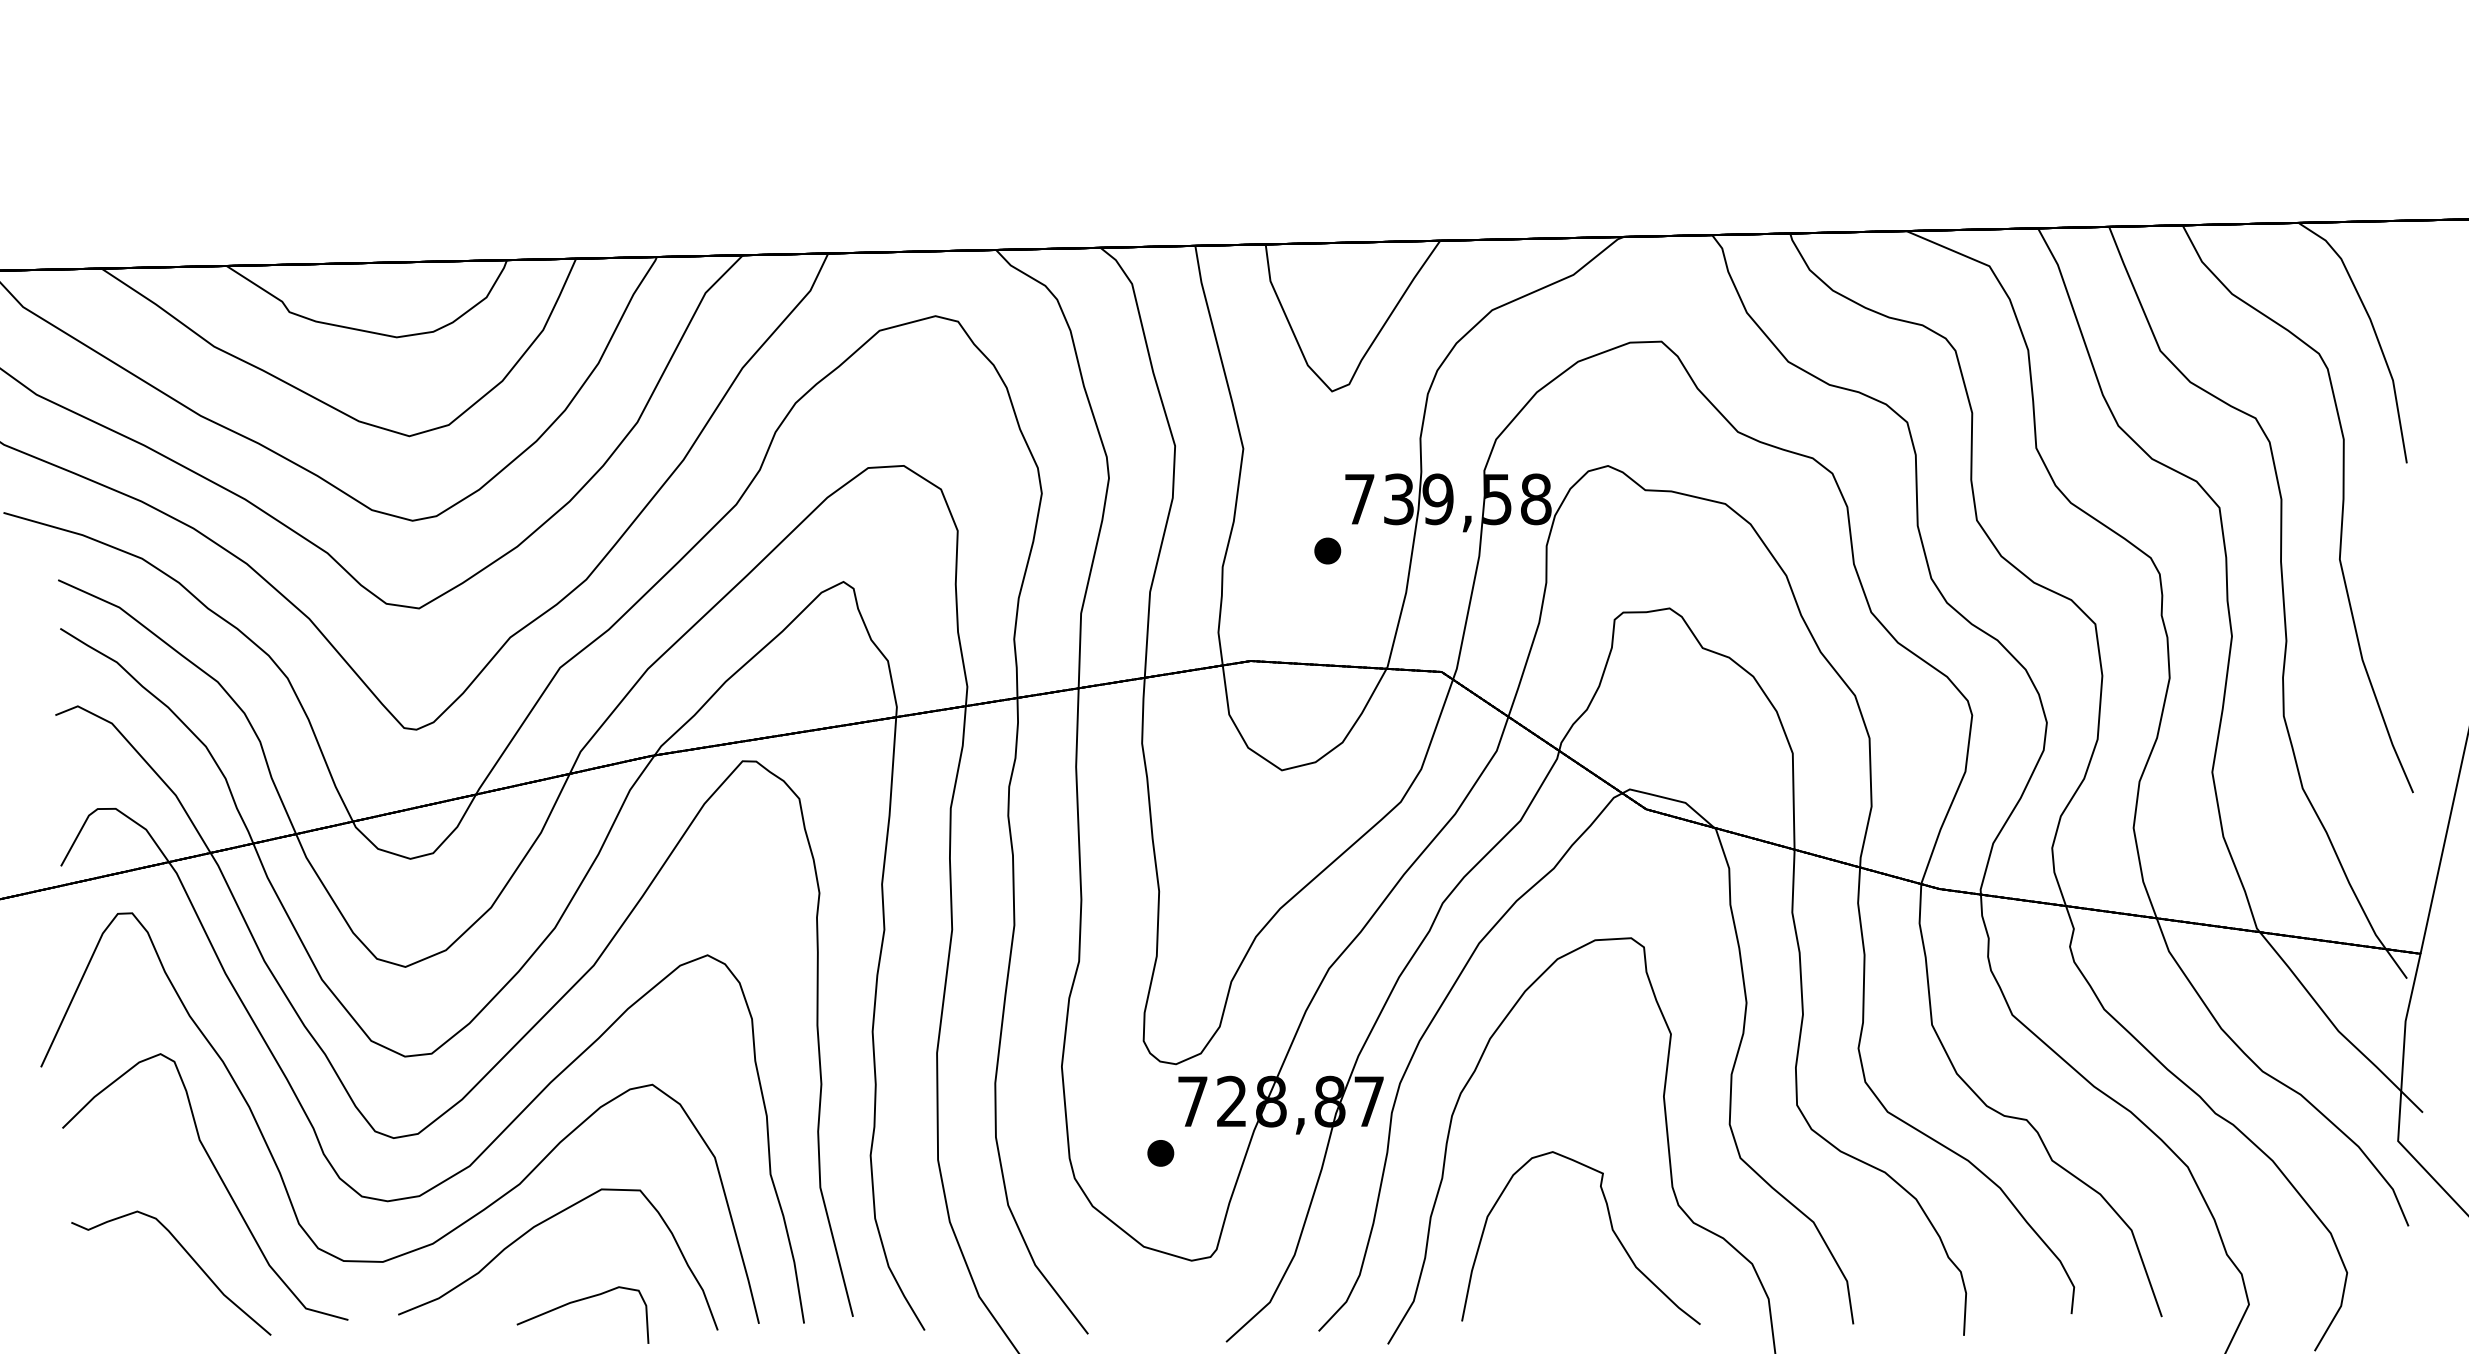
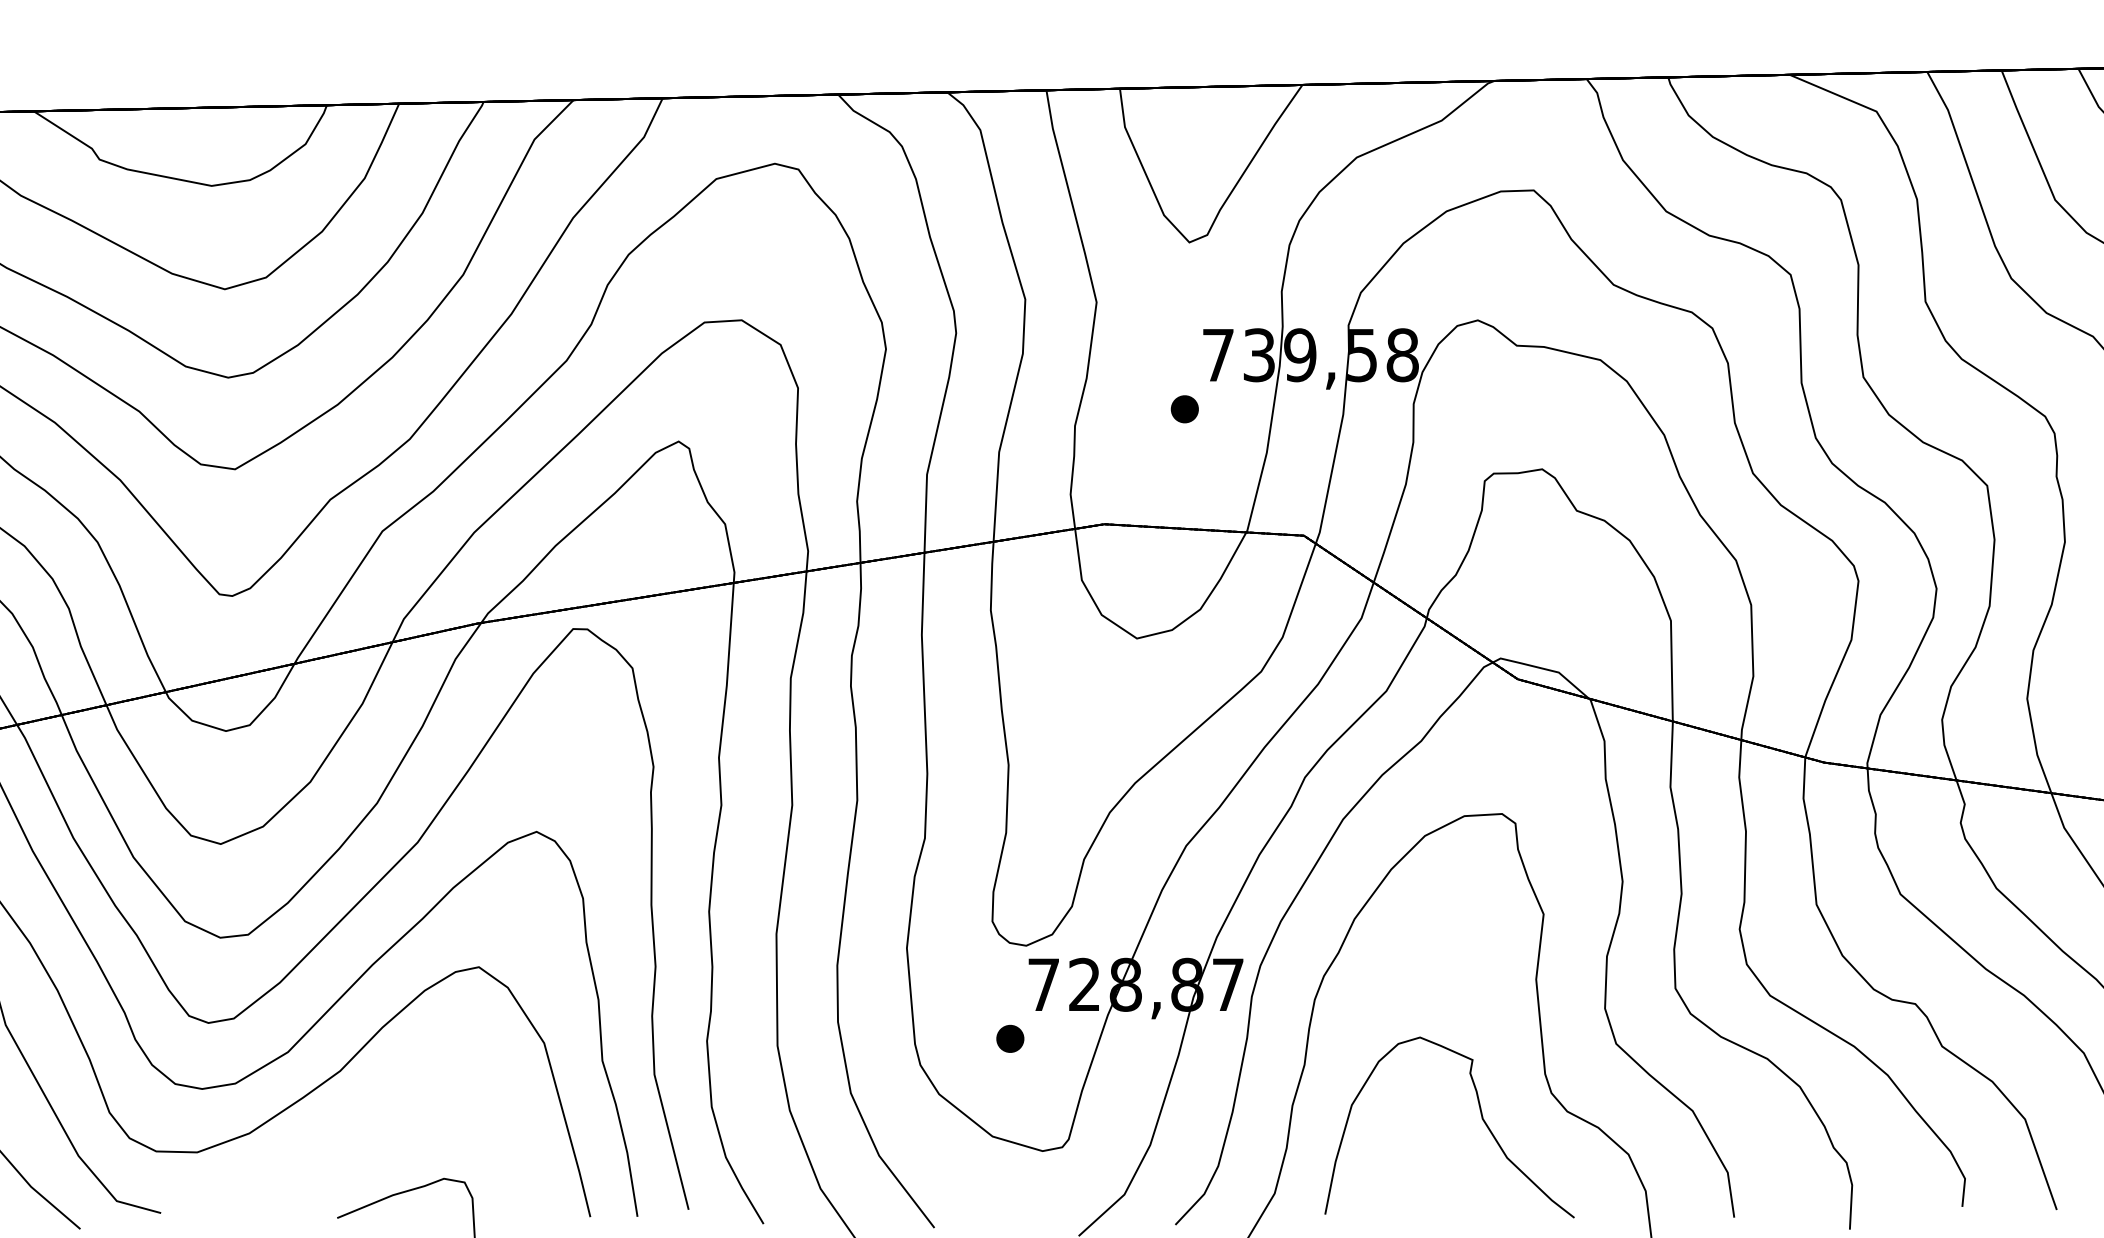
curve: (537, 1226) -> (358, 1115), removed

